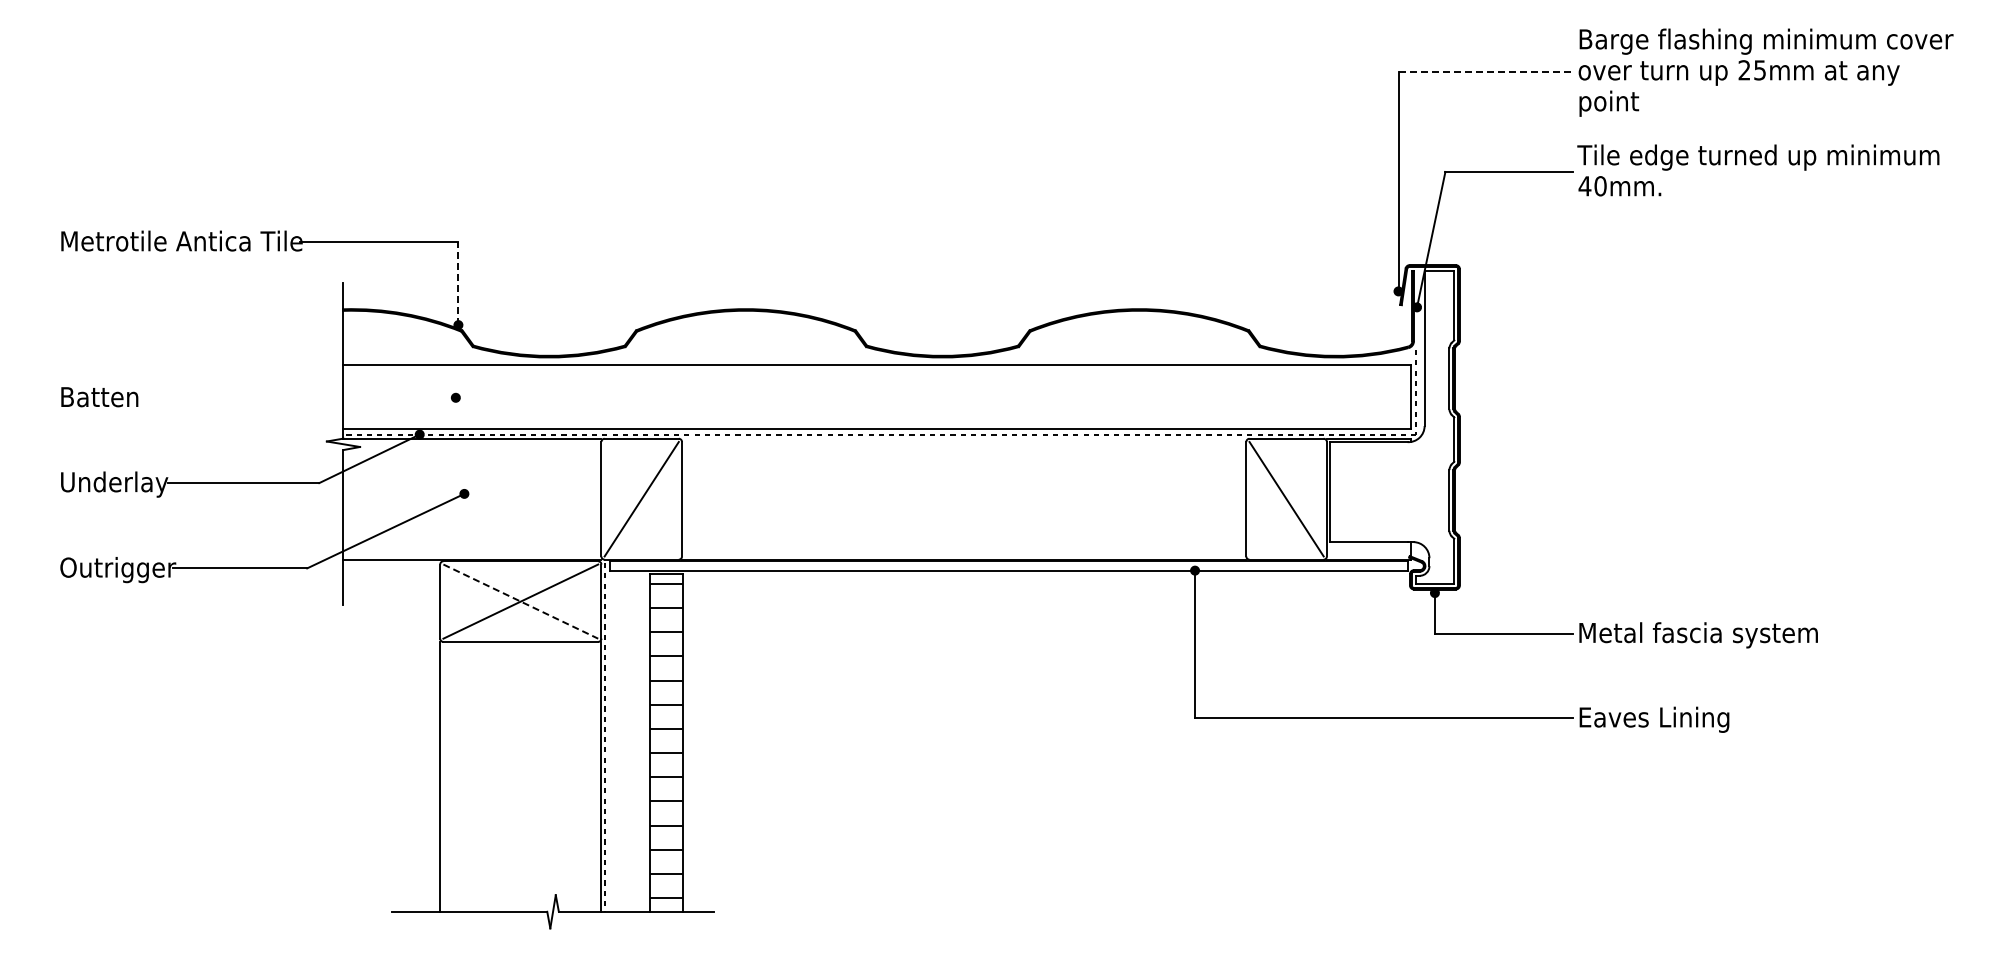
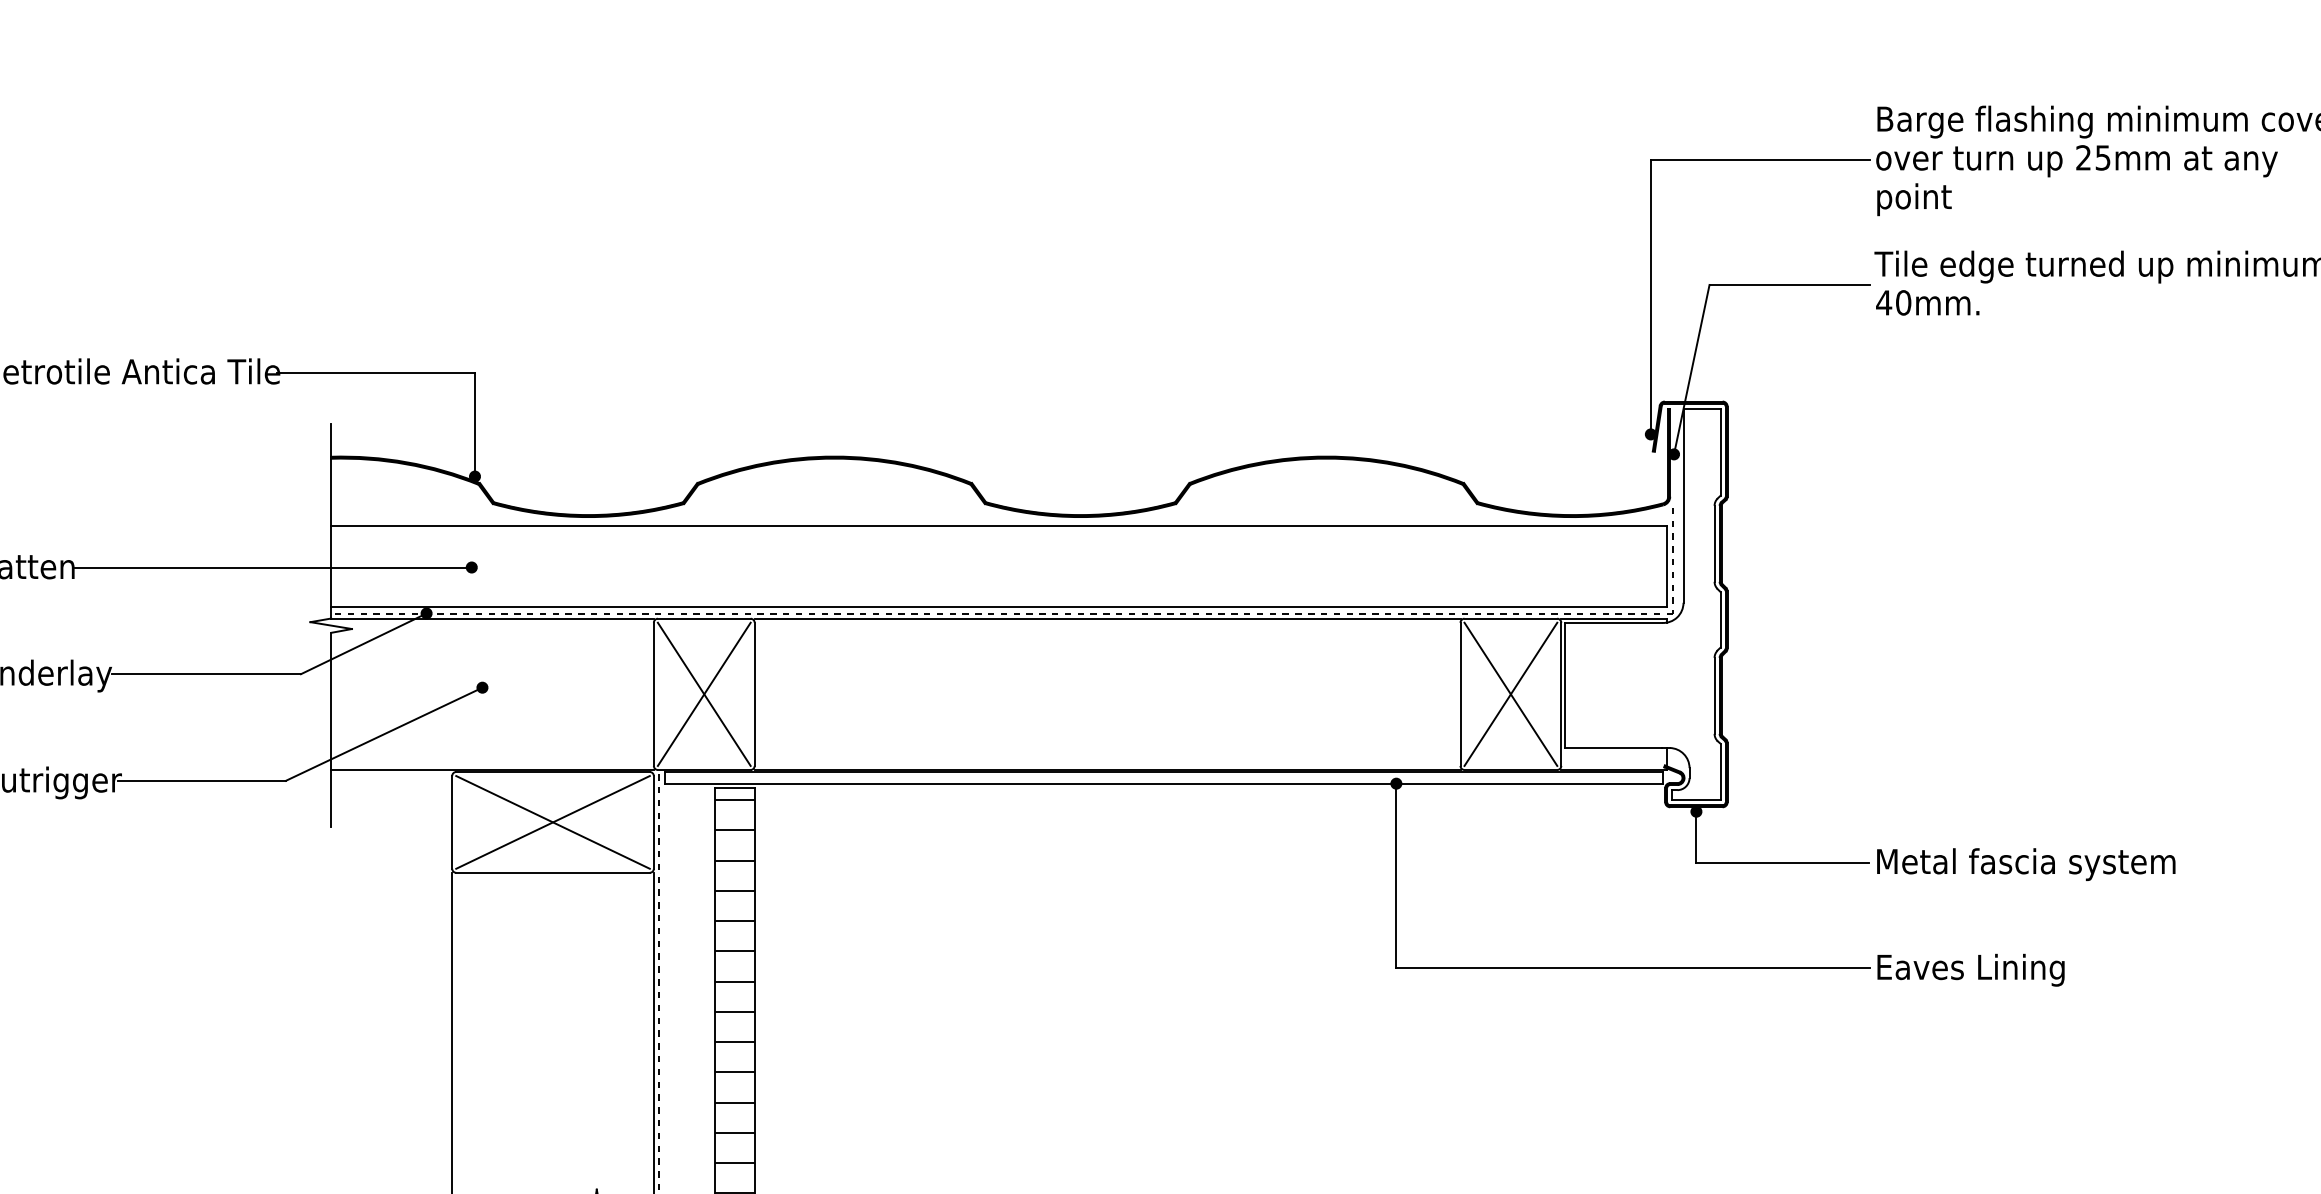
line: (1486, 71) -> (1760, 159), dashed -> solid
line: (458, 283) -> (475, 424), dashed -> solid
line: (296, 397) -> (272, 567), added
line: (964, 438) -> (1107, 618), added
line: (641, 498) -> (703, 693), added
line: (1286, 498) -> (1510, 693), added
line: (520, 601) -> (552, 822), dashed -> solid

